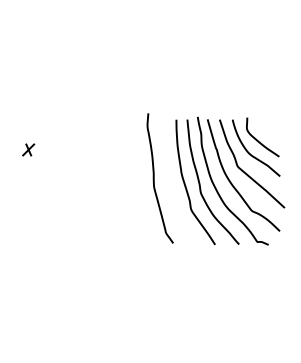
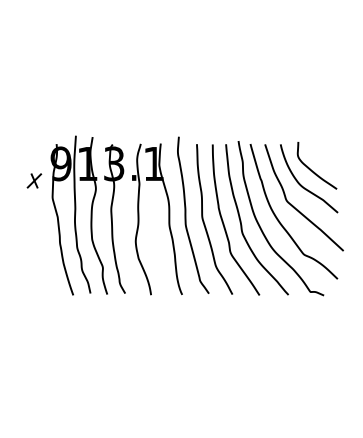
part: (96, 178) -> (116, 215), added
curve: (169, 183) -> (204, 221), added

